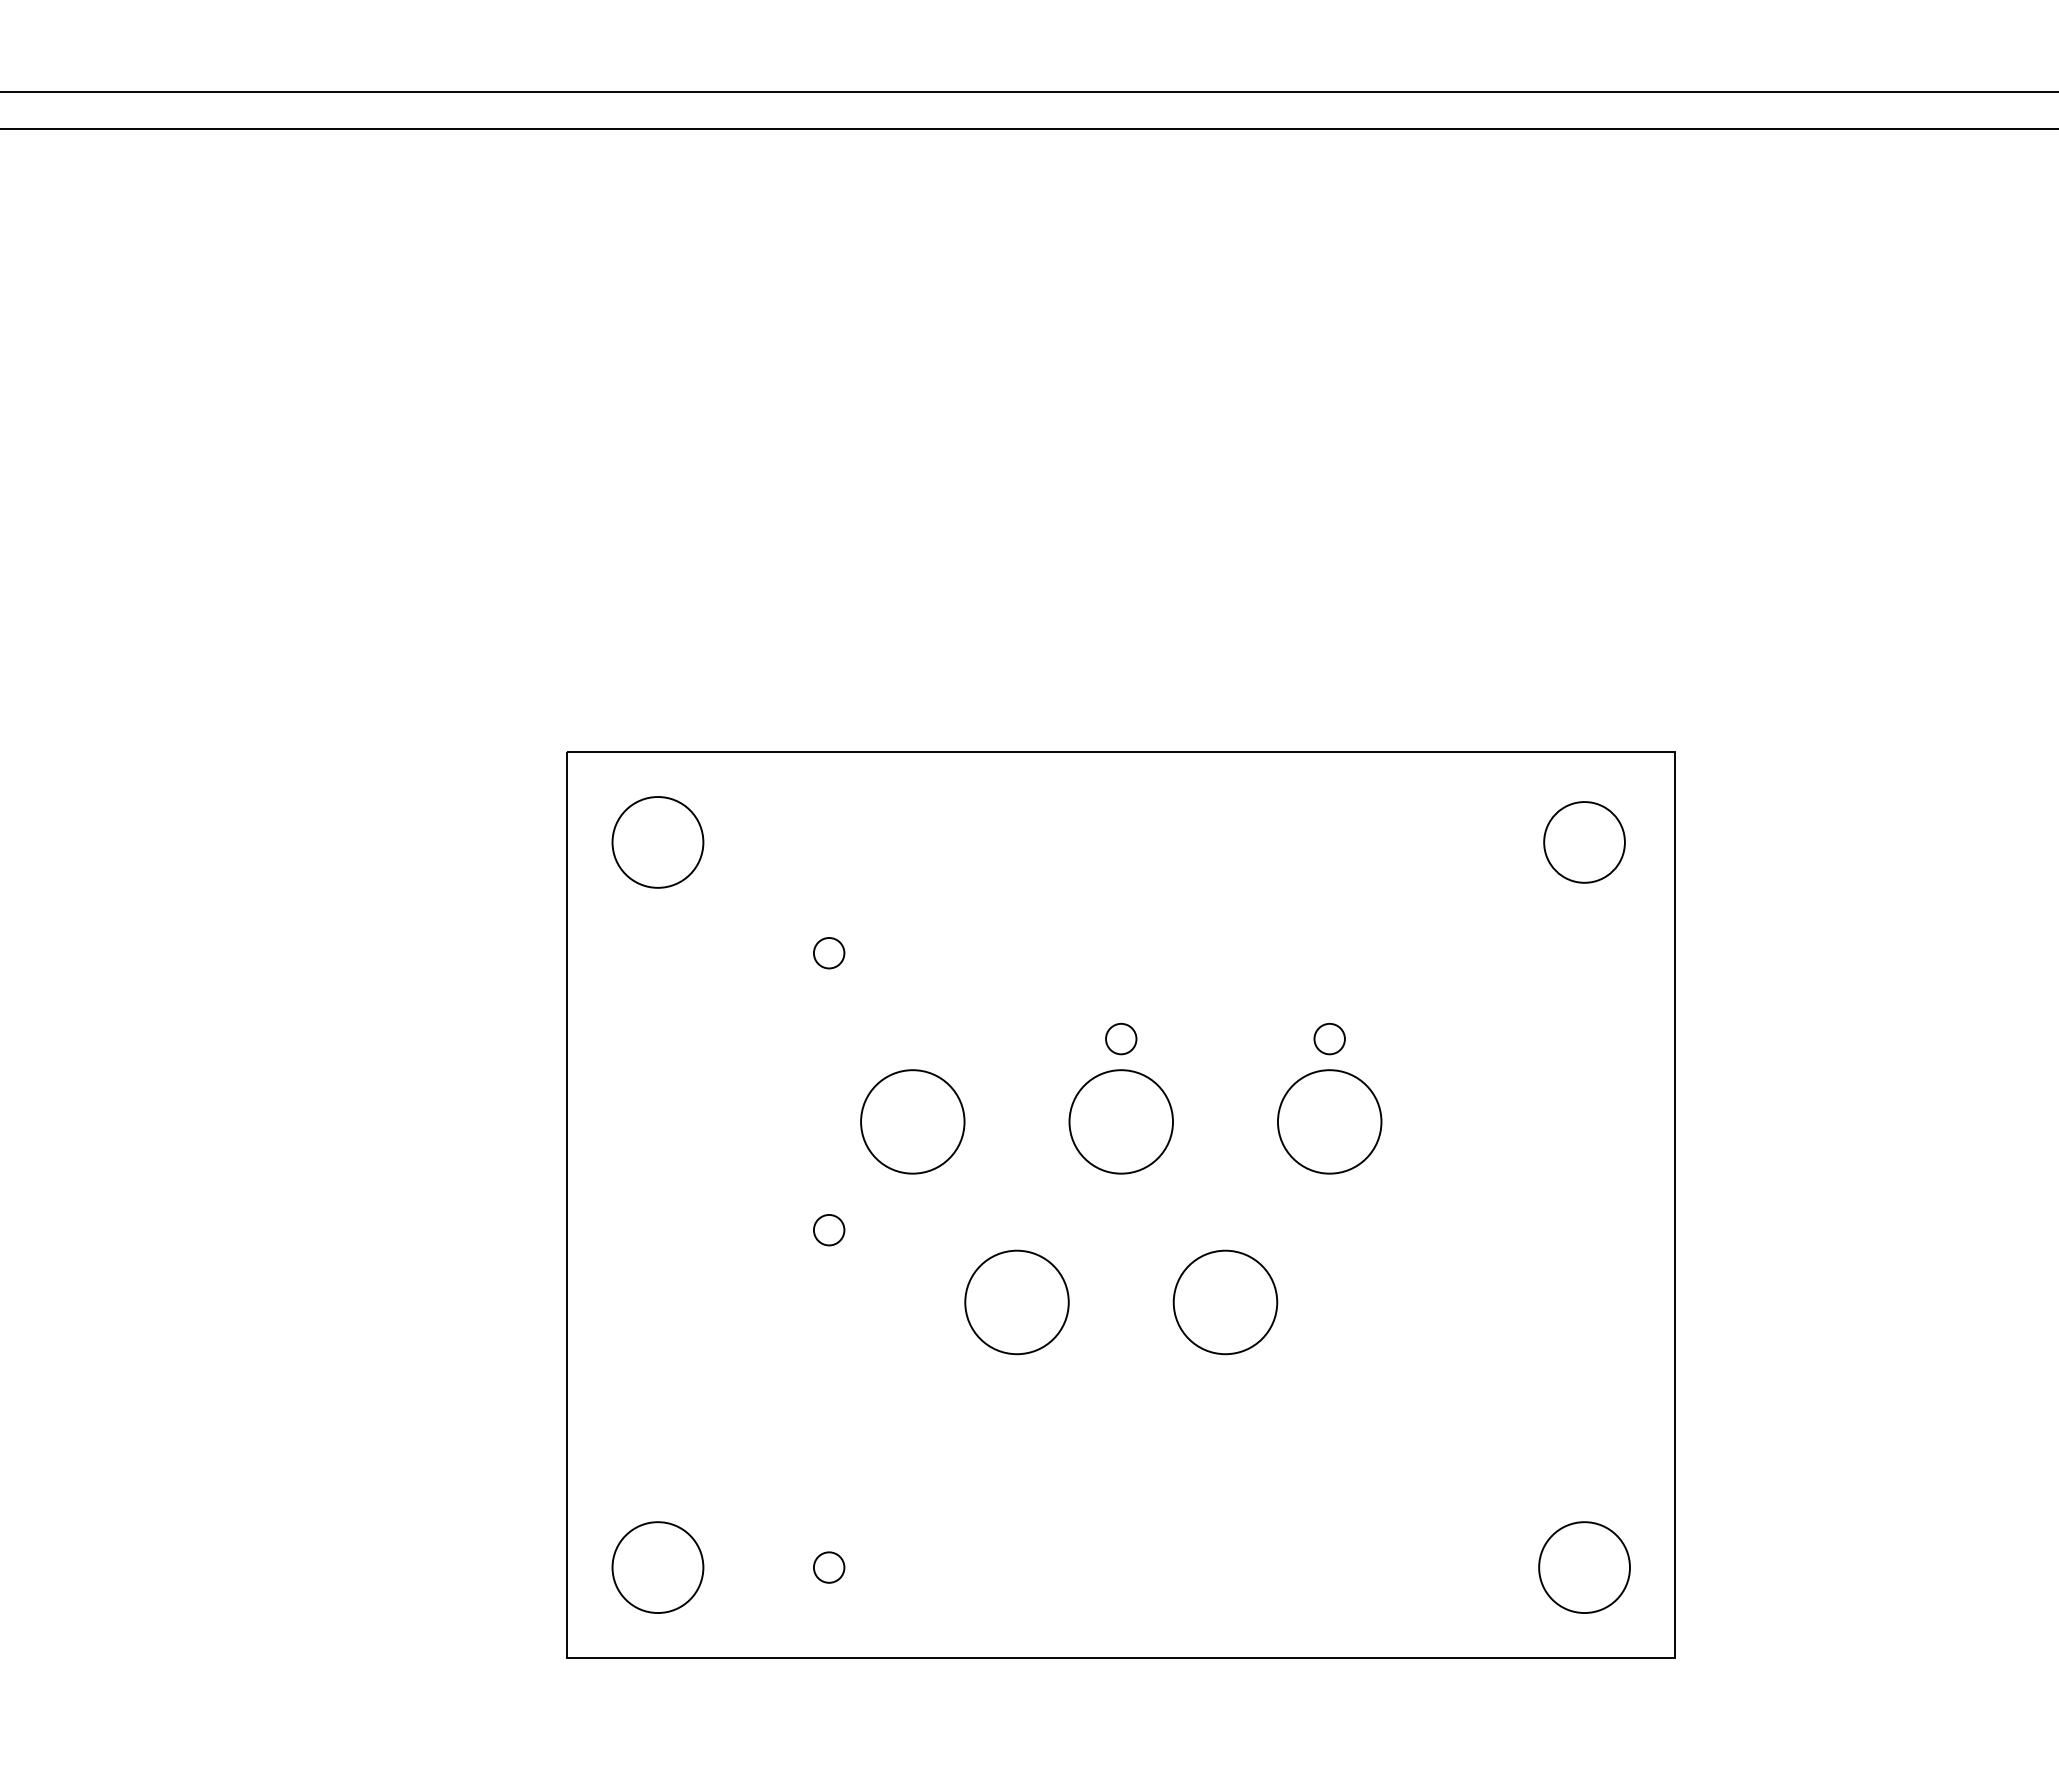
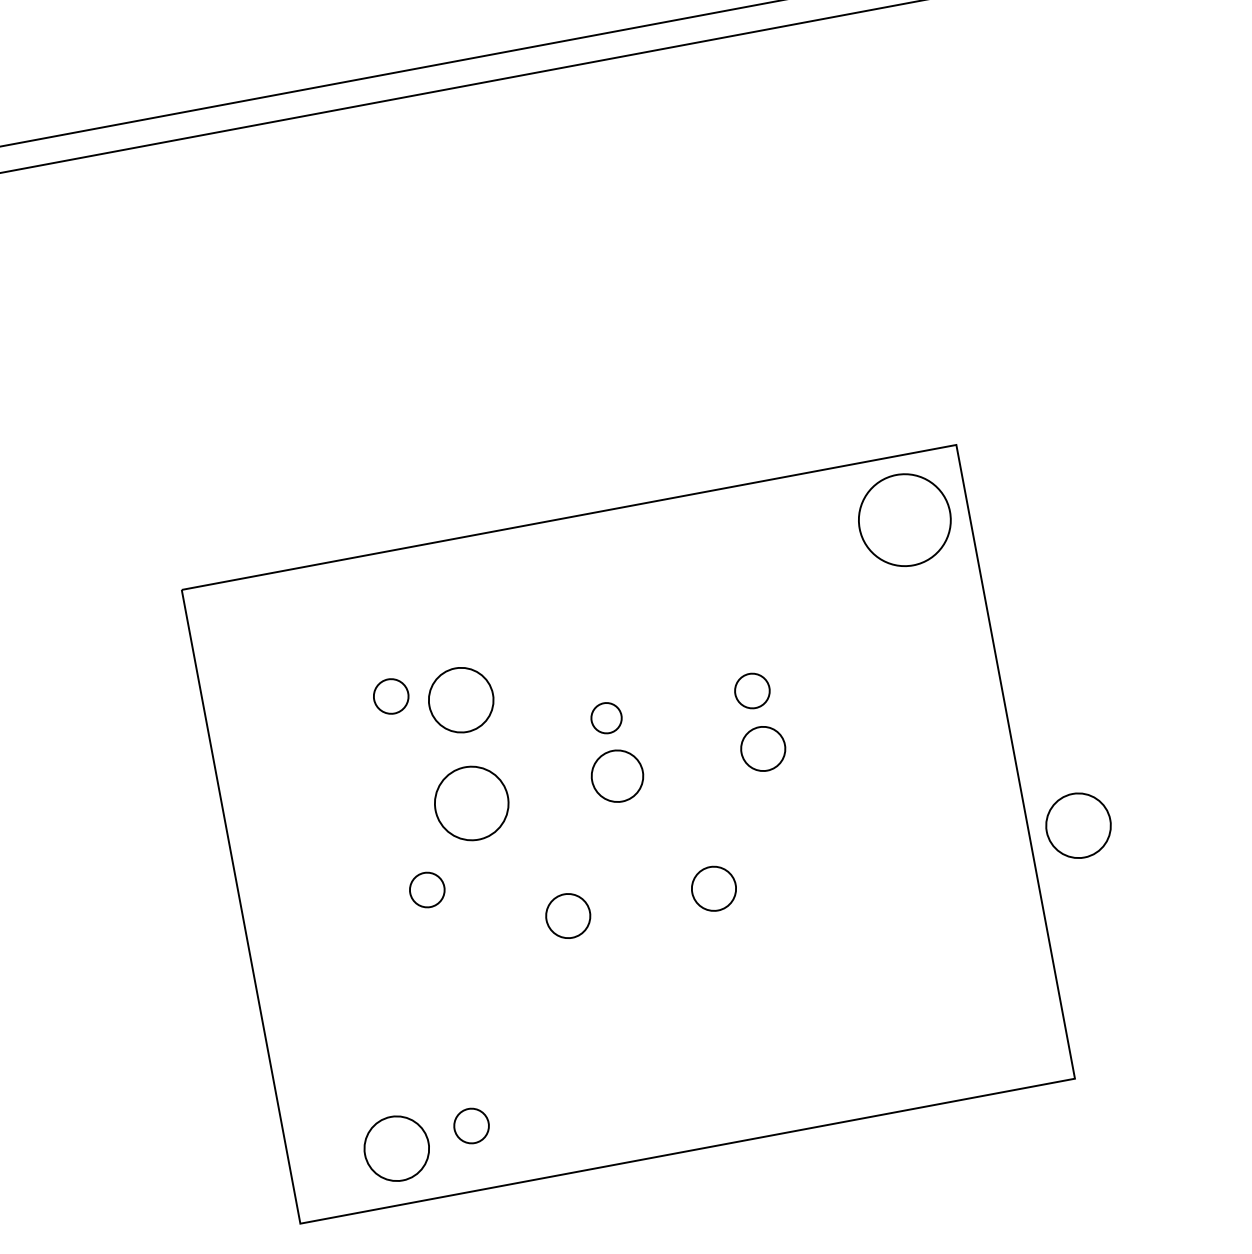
circle: (657, 842) -> (460, 700), moved
circle: (1584, 842) -> (904, 520), size x1.6
circle: (828, 952) -> (390, 696), size x1.6
circle: (1329, 1038) -> (752, 690), size x1.6
circle: (1121, 1039) -> (606, 718), size x1.4
circle: (1121, 1121) -> (617, 775), size x0.7
circle: (1329, 1121) -> (763, 748), size x0.6
circle: (829, 1230) -> (427, 890), size x1.6
circle: (1016, 1302) -> (567, 916), size x0.6
circle: (1225, 1302) -> (714, 888), size x0.6
circle: (657, 1567) -> (396, 1148), moved
circle: (828, 1567) -> (471, 1126), size x1.6
circle: (1584, 1567) -> (1078, 825), moved

